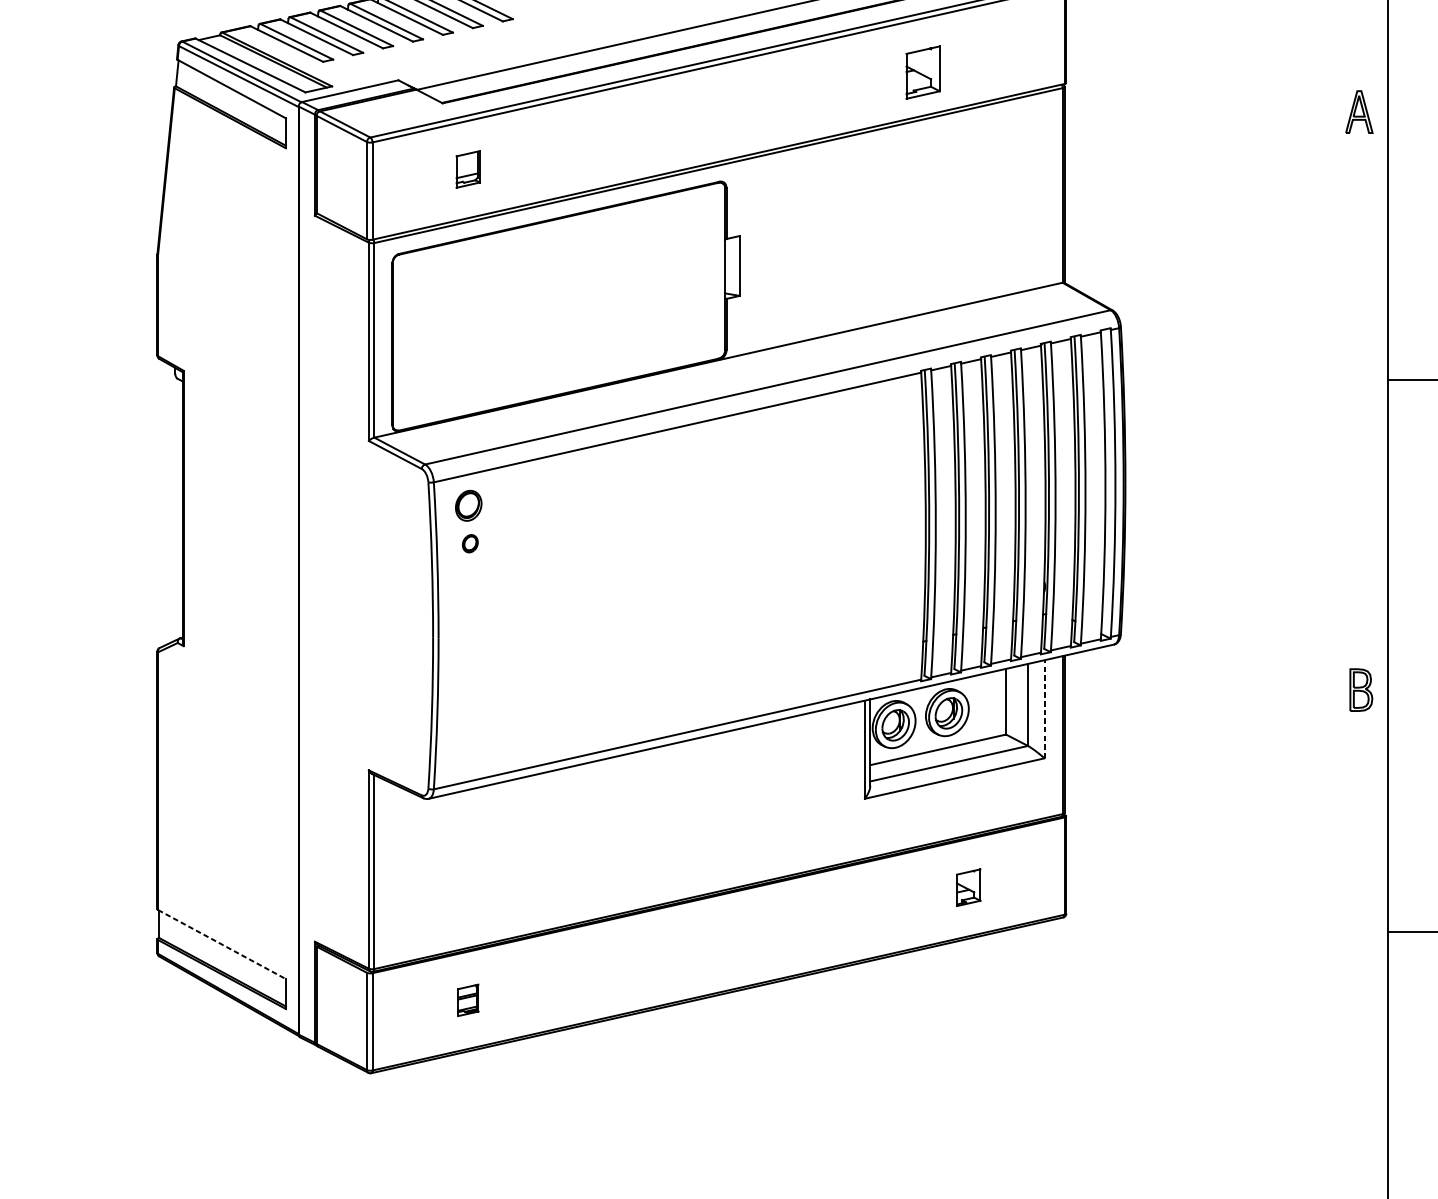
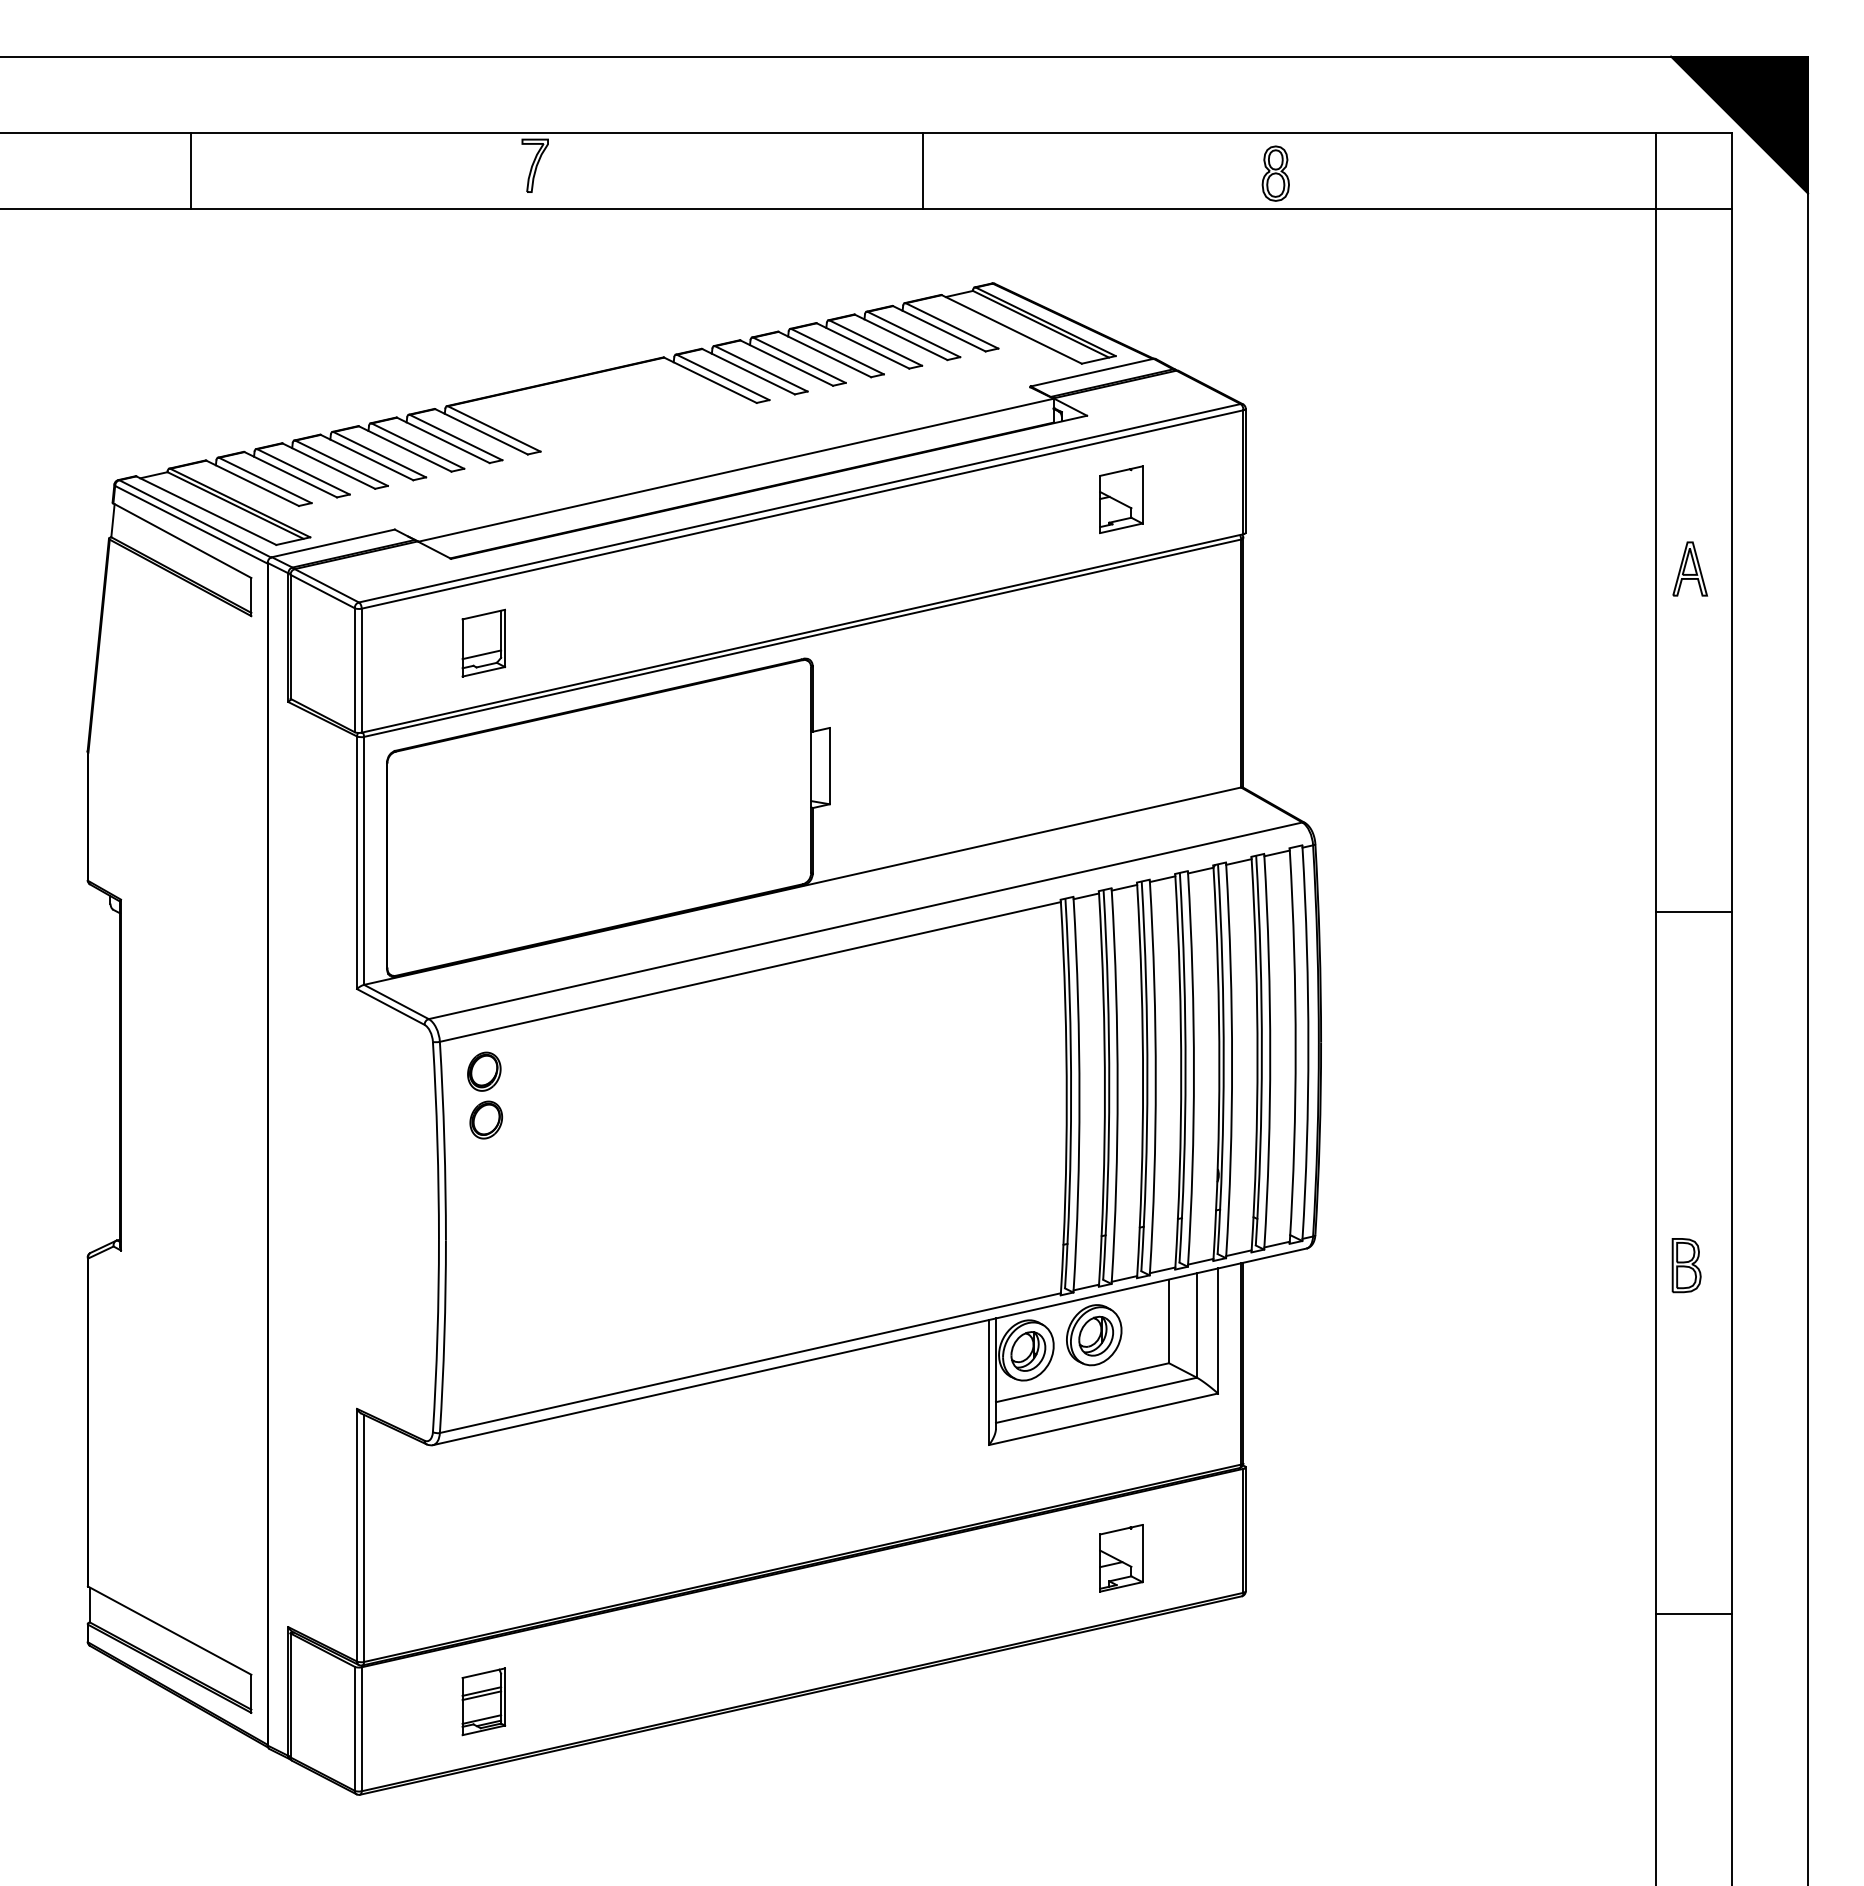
part: (923, 72) -> (1121, 499), moved
part: (1359, 111) -> (1690, 568), moved
part: (468, 168) -> (483, 642), size x1.43
part: (470, 543) -> (486, 1119), size x1.67
part: (1361, 690) -> (1686, 1265), moved
line: (1044, 709) -> (1218, 1331), dashed -> solid
part: (968, 887) -> (1121, 1558), size x1.43
line: (221, 944) -> (169, 1630), dashed -> solid
part: (468, 1000) -> (483, 1701), size x1.67

